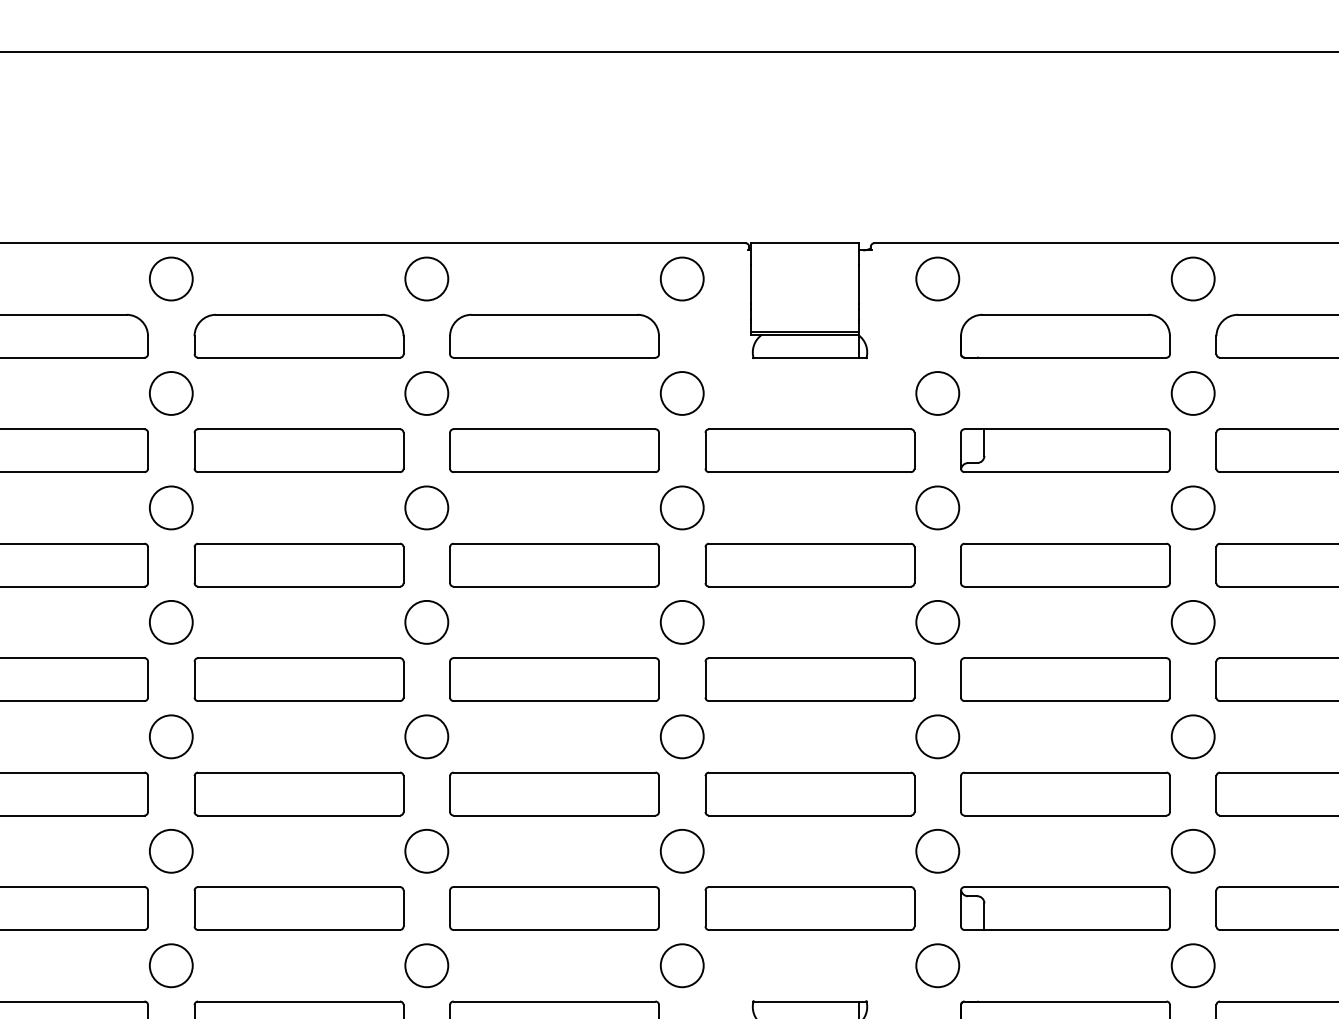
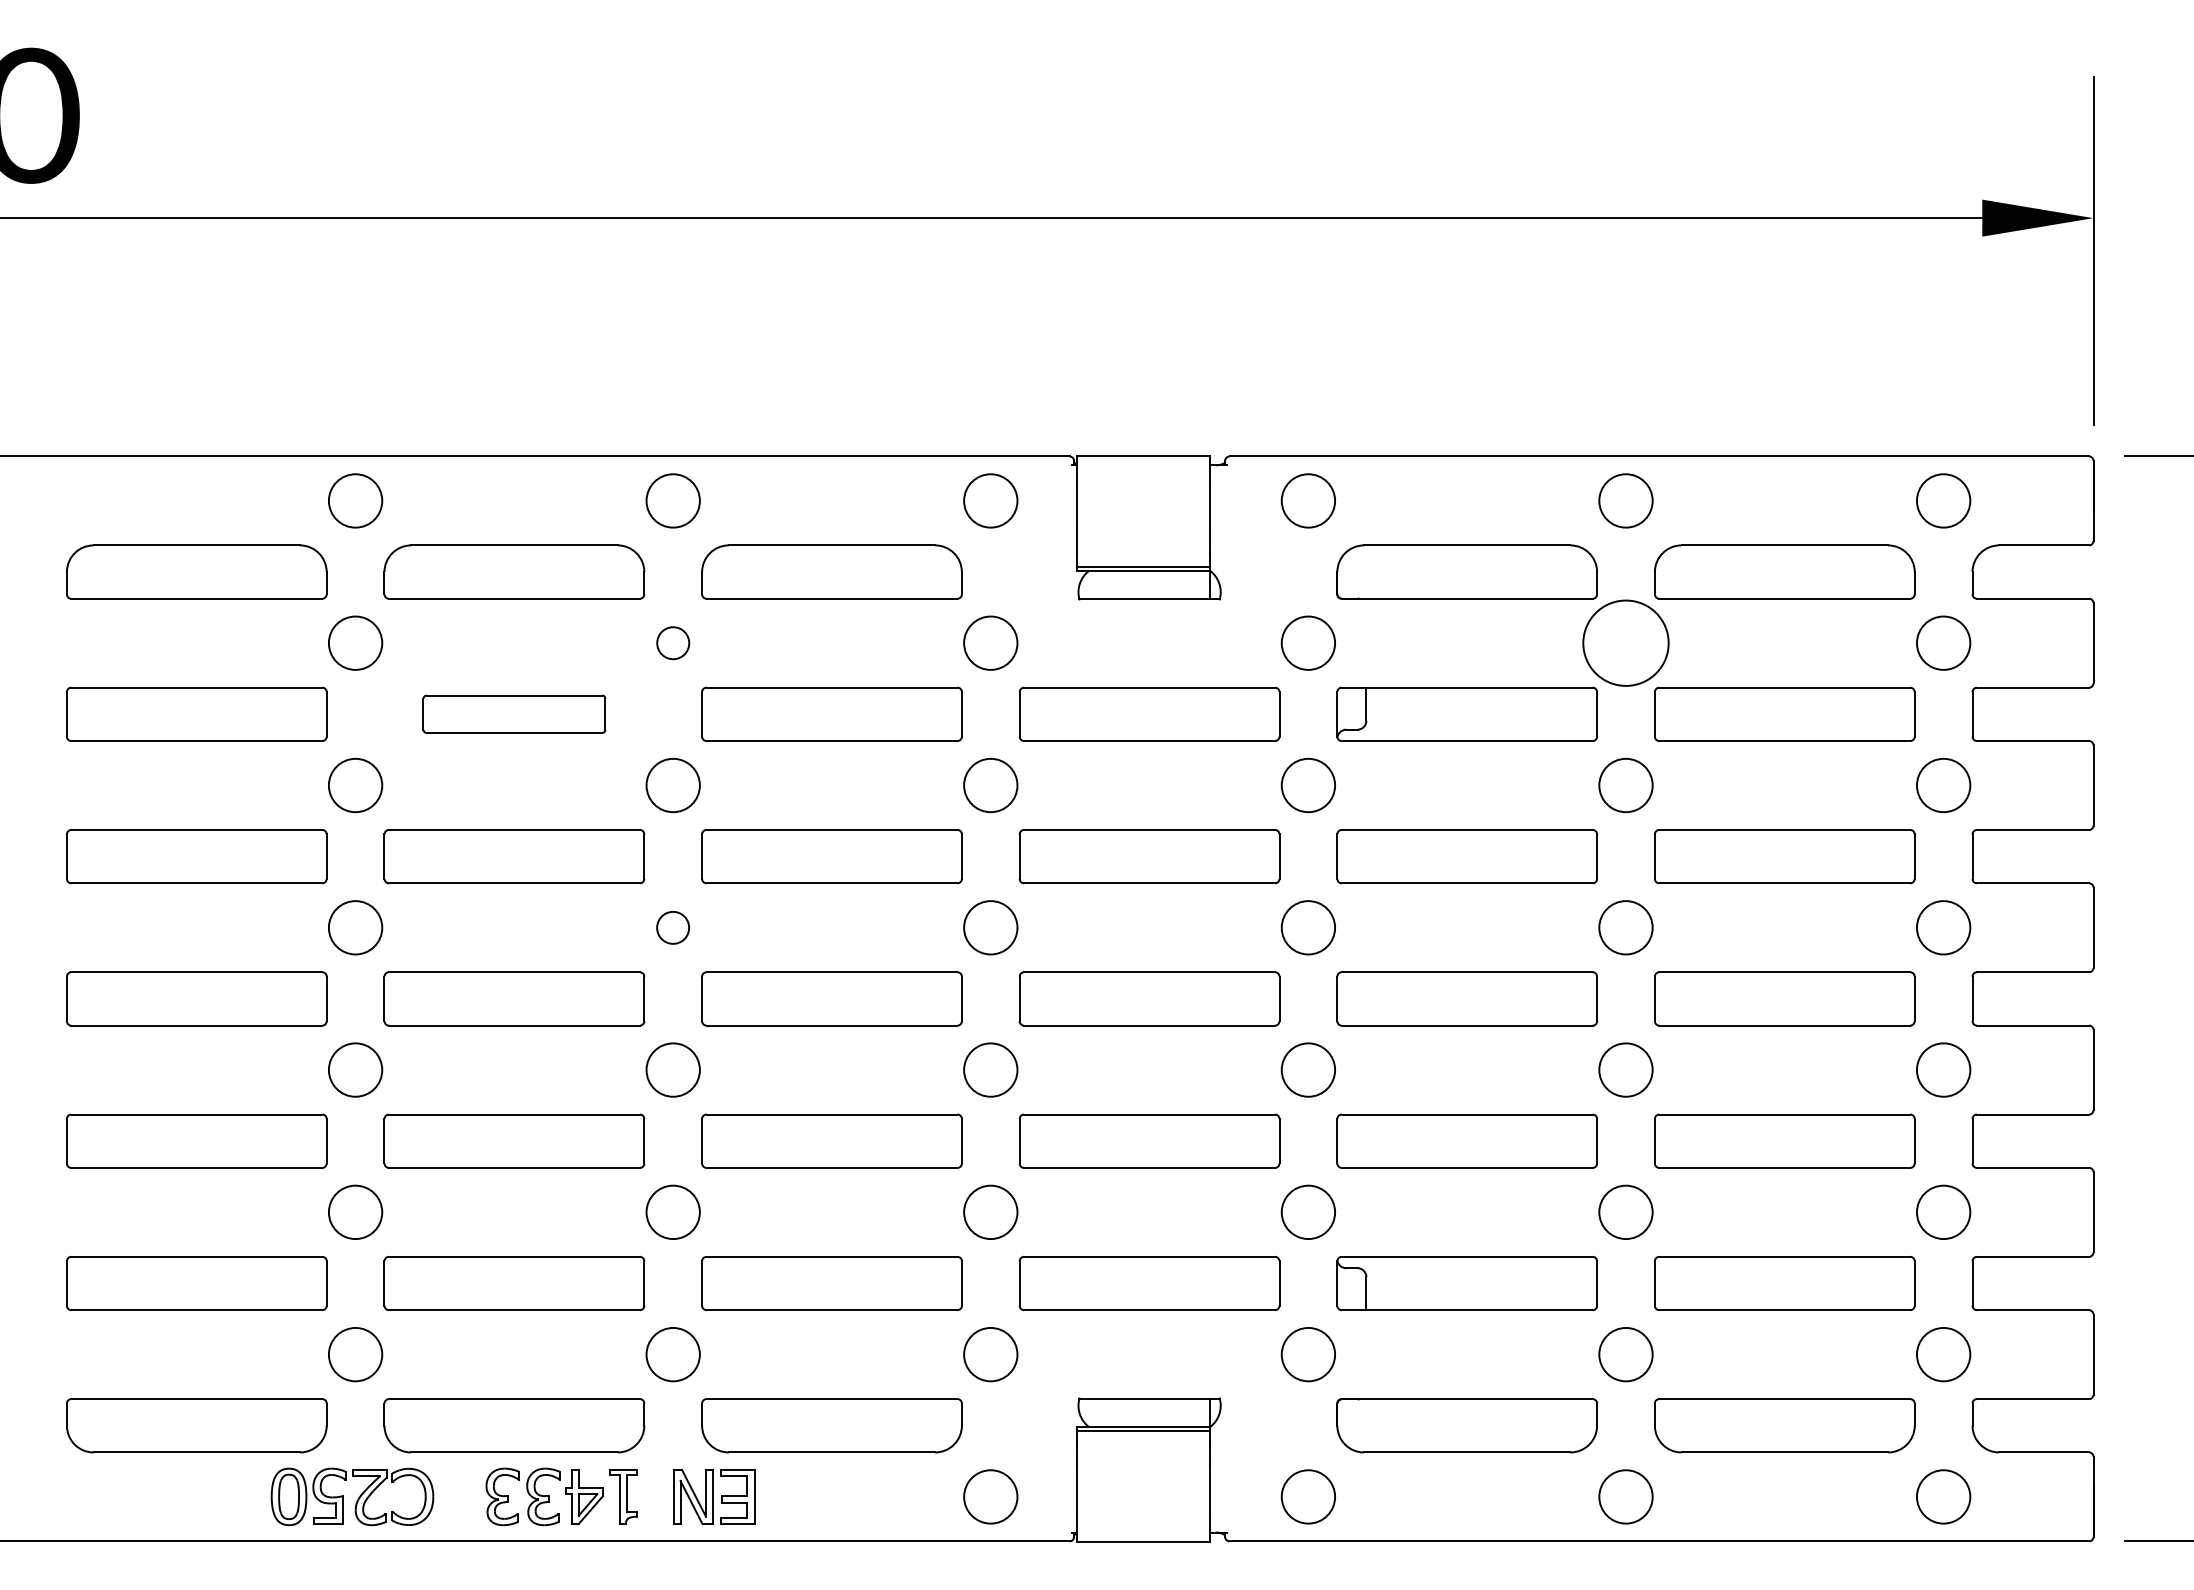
circle: (426, 392) -> (672, 642), size x0.6
circle: (1192, 392) -> (1625, 642), size x1.6
part: (299, 450) -> (514, 713), size x0.7
circle: (426, 622) -> (672, 927), size x0.6

